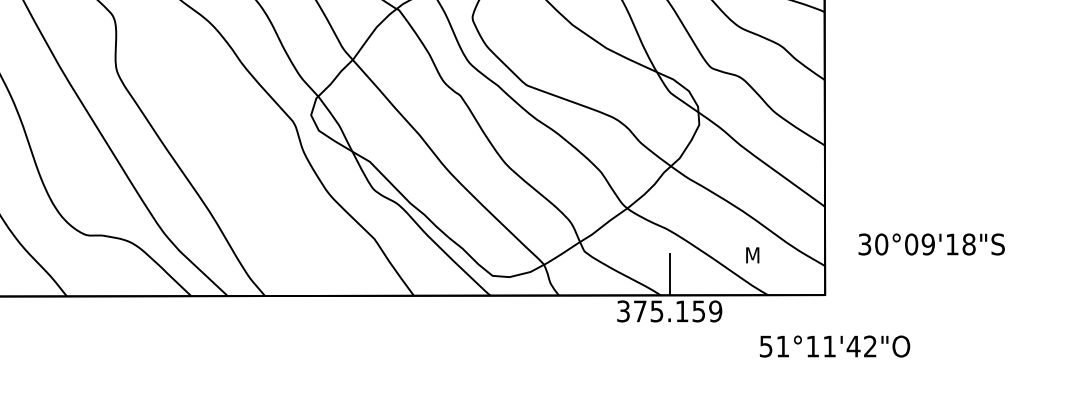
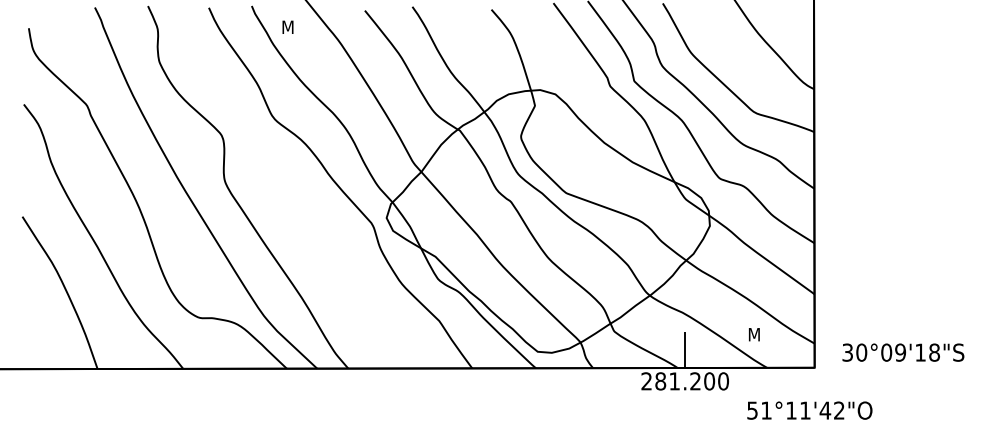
text: (931, 244) -> (903, 352), moved
text: (668, 311) -> (684, 381), 375.159 -> 281.200
text: (834, 346) -> (809, 410), moved

